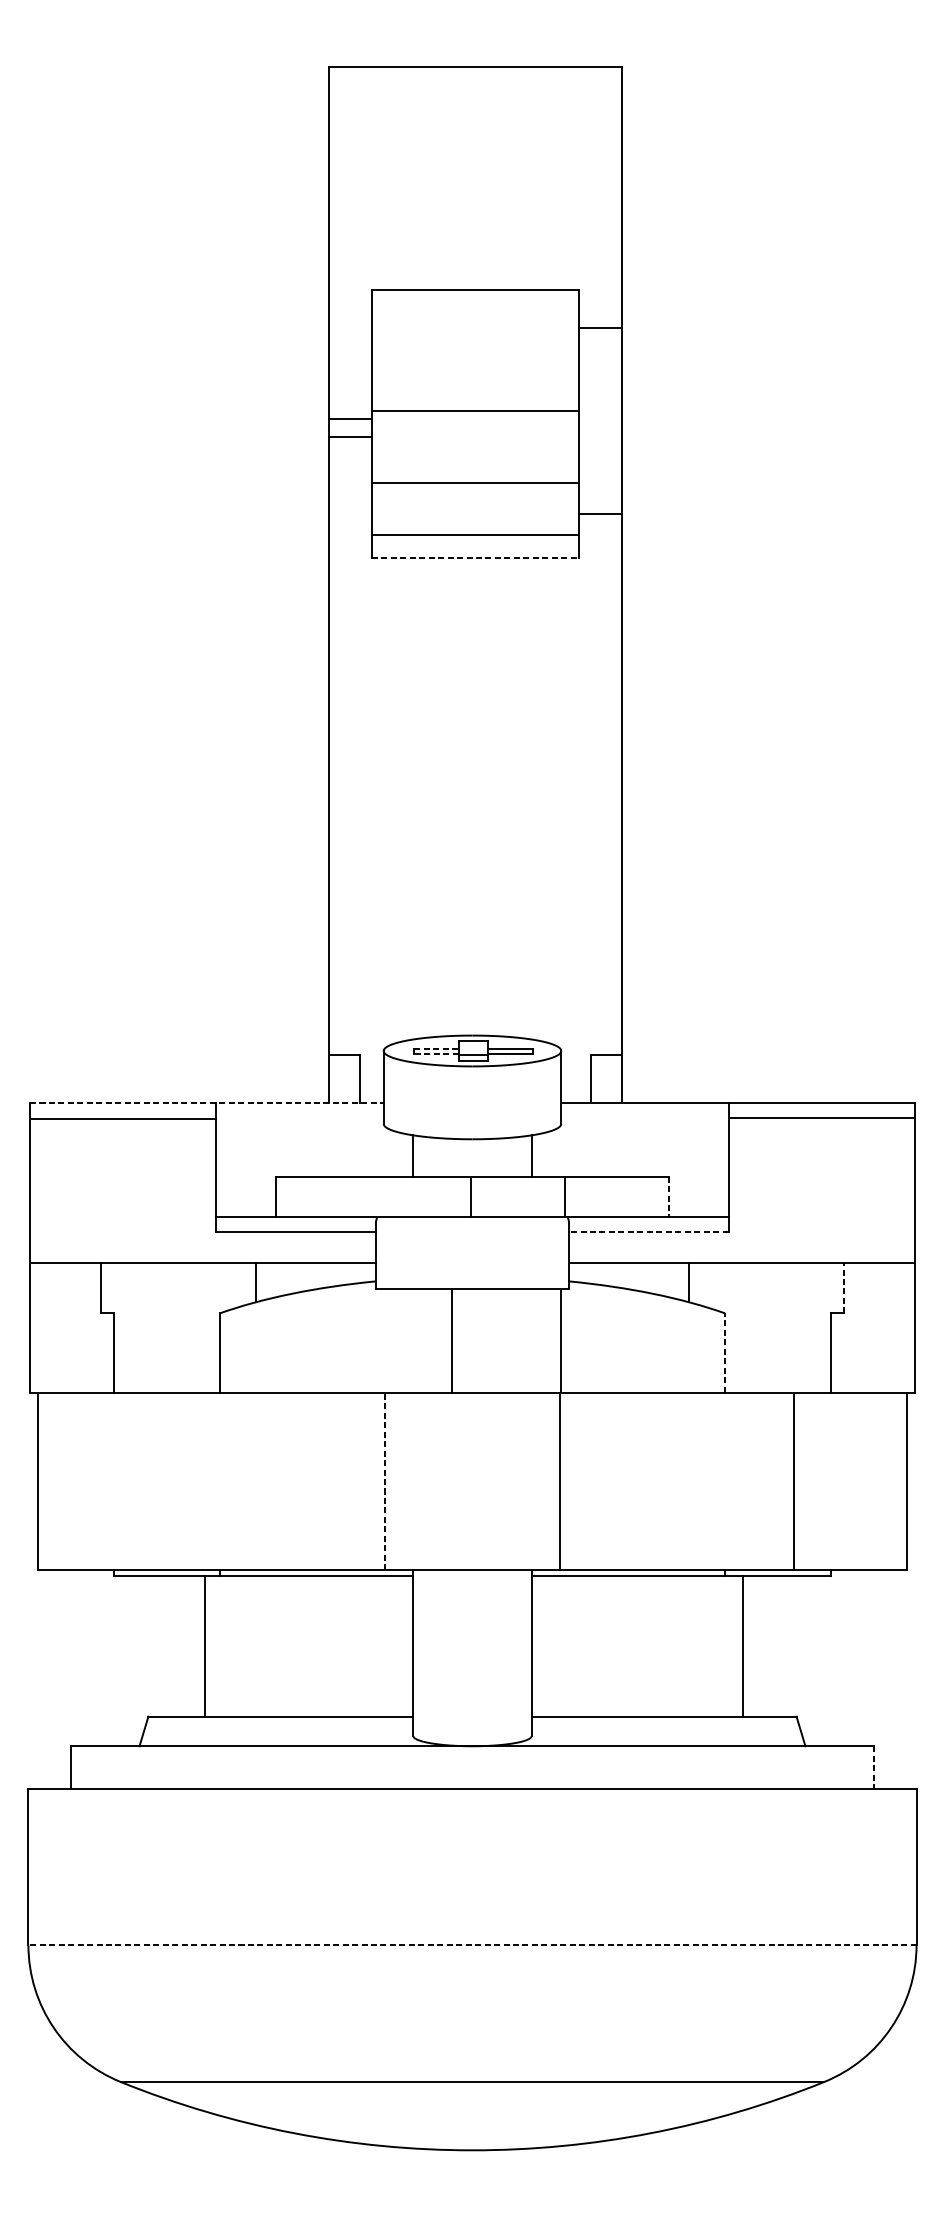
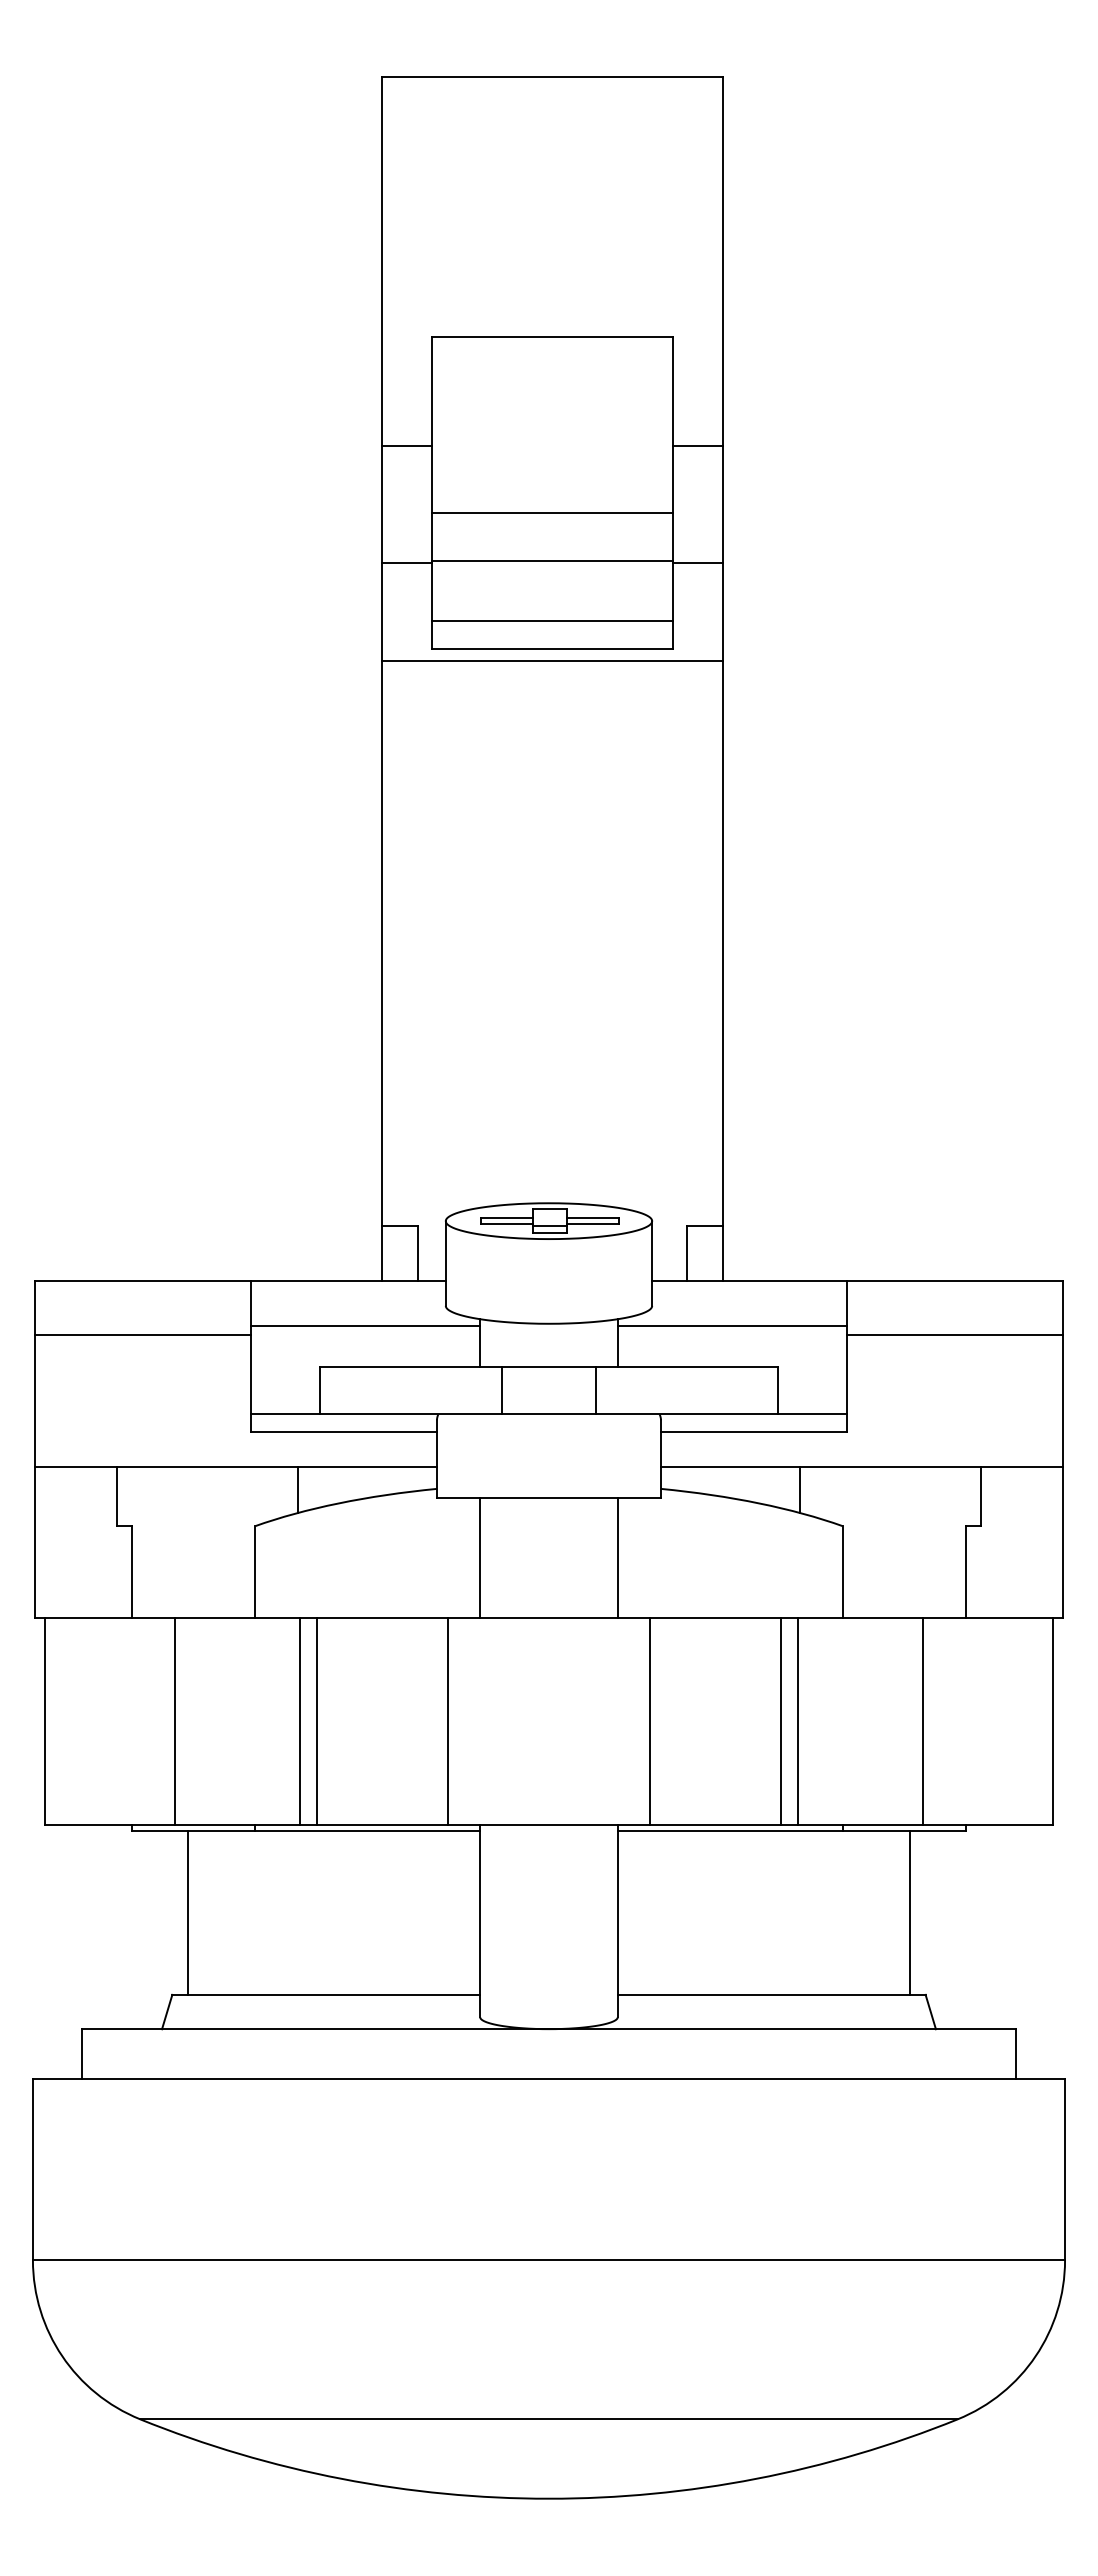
line: (600, 328) -> (697, 445), moved
line: (475, 411) -> (552, 513), moved
line: (350, 418) -> (407, 445), moved
line: (350, 436) -> (407, 563), moved
line: (600, 514) -> (697, 563), moved
line: (475, 558) -> (552, 648), dashed -> solid
line: (475, 568) -> (552, 660), added
line: (436, 1048) -> (507, 1218), dashed -> solid
line: (436, 1053) -> (507, 1224), dashed -> solid
line: (207, 1102) -> (240, 1281), dashed -> solid
line: (821, 1117) -> (954, 1334), moved
line: (122, 1119) -> (142, 1334), moved
line: (314, 1141) -> (365, 1326), added
line: (629, 1141) -> (731, 1326), added
line: (470, 1196) -> (501, 1390), moved
line: (565, 1196) -> (596, 1390), moved
line: (669, 1196) -> (777, 1390), dashed -> solid
line: (648, 1231) -> (753, 1431), dashed -> solid
line: (843, 1287) -> (980, 1496), dashed -> solid
line: (452, 1340) -> (480, 1557), moved
line: (560, 1340) -> (617, 1557), moved
line: (725, 1352) -> (842, 1571), dashed -> solid
line: (385, 1480) -> (447, 1720), dashed -> solid
line: (151, 1481) -> (175, 1721), added
line: (257, 1481) -> (299, 1721), added
line: (272, 1481) -> (316, 1721), added
line: (672, 1481) -> (781, 1721), added
line: (687, 1481) -> (798, 1721), added
line: (204, 1645) -> (187, 1912), moved
line: (743, 1645) -> (910, 1912), moved
line: (873, 1768) -> (1015, 2054), dashed -> solid
line: (472, 1944) -> (548, 2259), dashed -> solid

